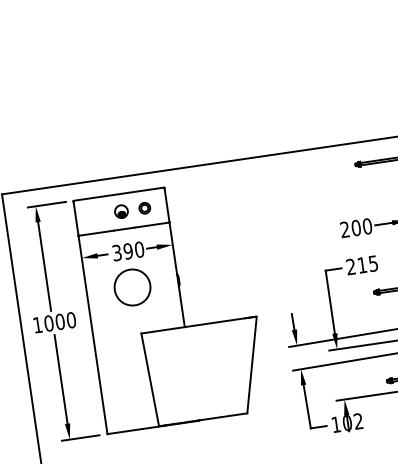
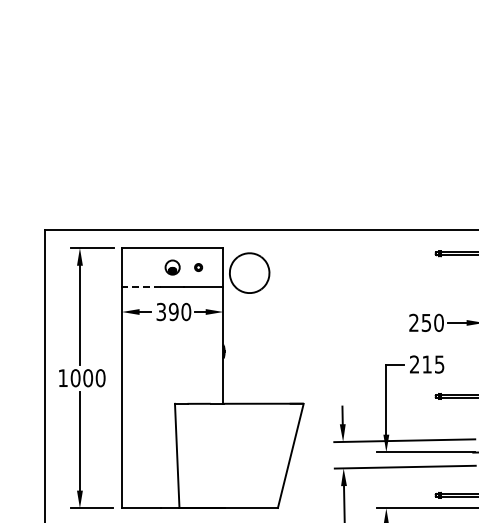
part: (144, 208) -> (198, 267), size x0.6
text: (356, 227) -> (426, 322), 200 -> 250
line: (96, 233) -> (141, 287), solid -> dashed
part: (132, 286) -> (249, 272), moved

